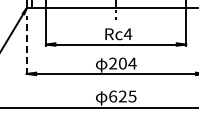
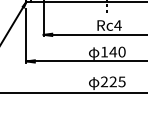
line: (26, 45) -> (26, 35), dashed -> solid
text: (122, 63) -> (112, 52), 204 -> 140
text: (113, 96) -> (104, 81), 625 -> 225

